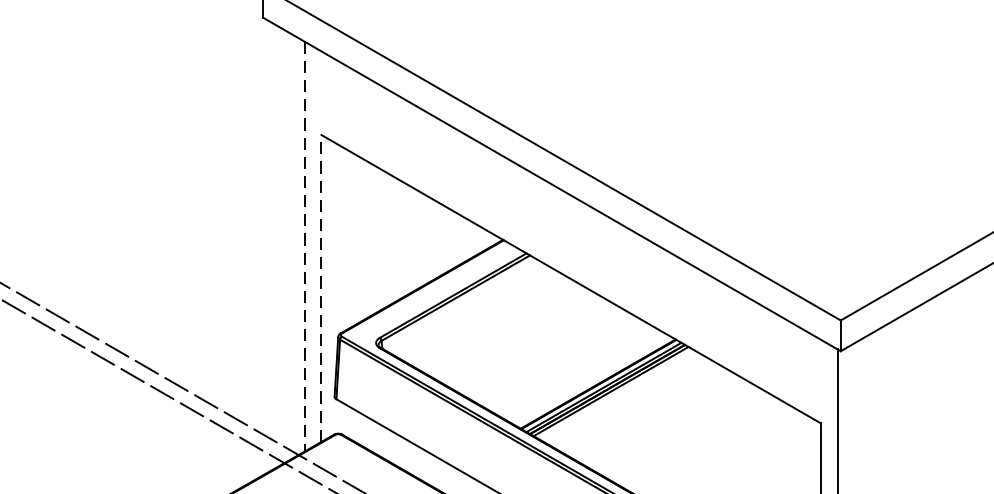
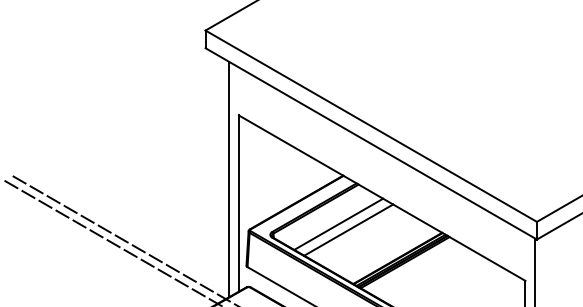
line: (304, 246) -> (229, 179), dashed -> solid
line: (320, 288) -> (238, 203), dashed -> solid
line: (494, 323) -> (338, 223), added
line: (512, 333) -> (348, 229), added

